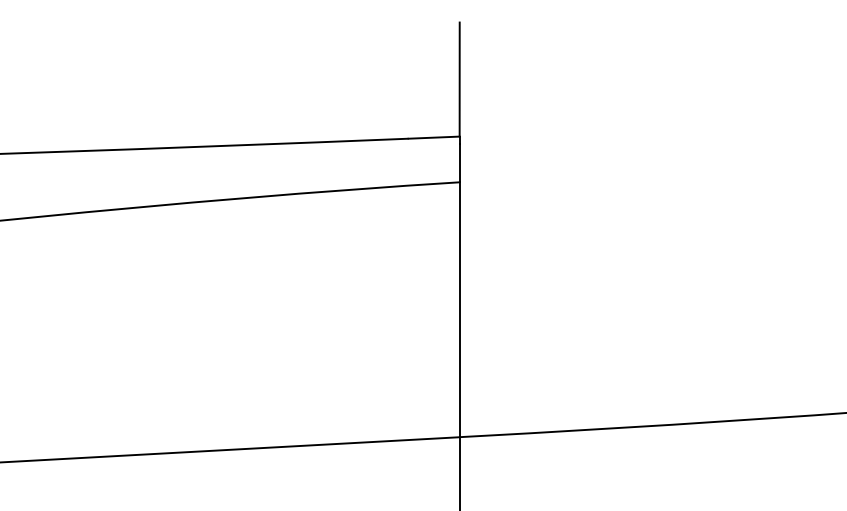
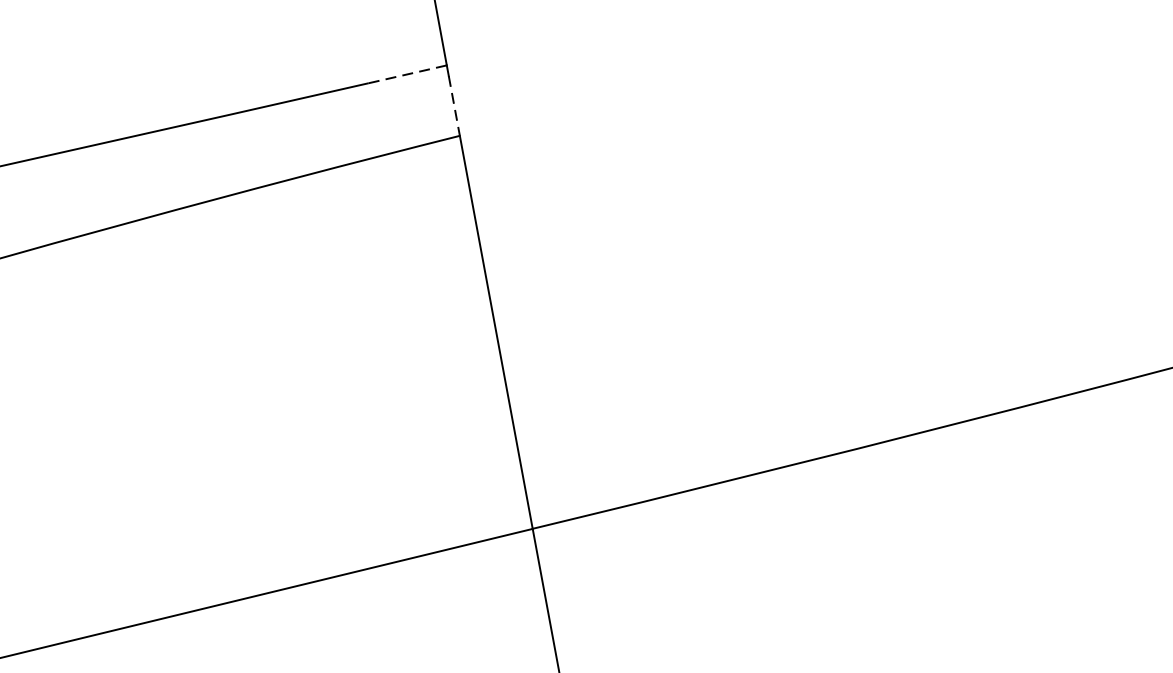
line: (434, 137) -> (408, 73), solid -> dashed
line: (459, 163) -> (454, 106), solid -> dashed

